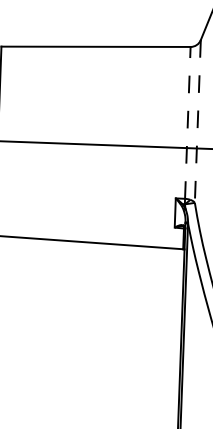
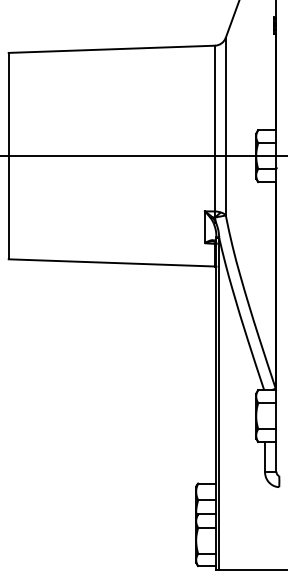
line: (197, 121) -> (225, 126), dashed -> solid
line: (187, 122) -> (214, 128), dashed -> solid

